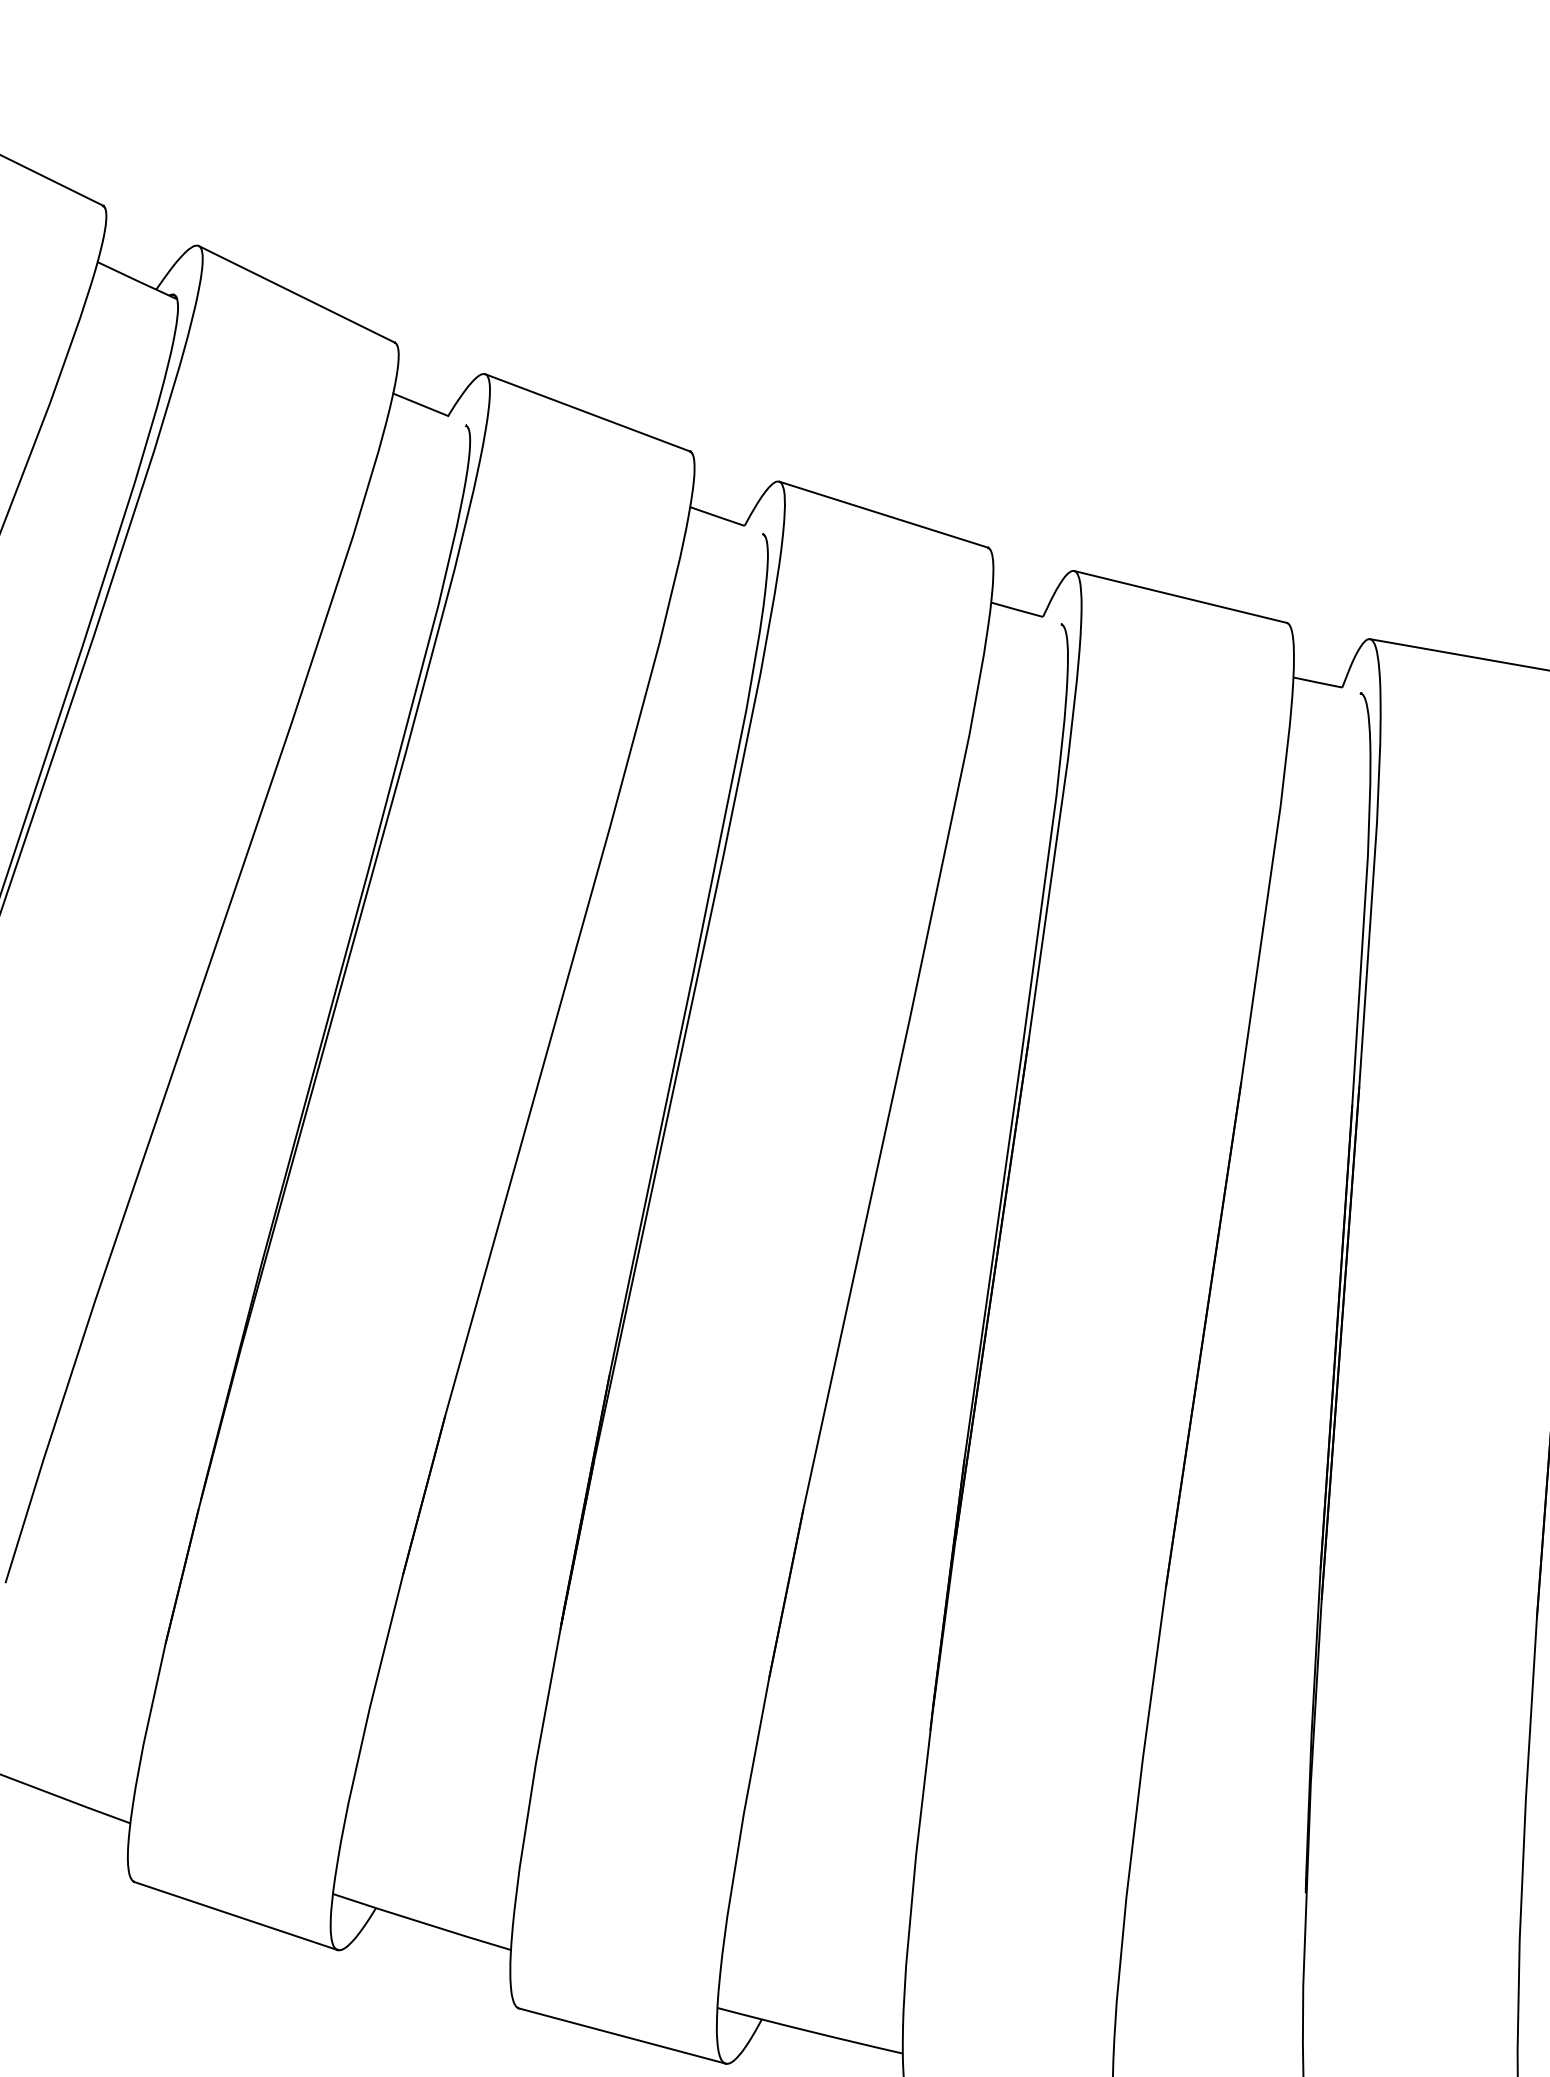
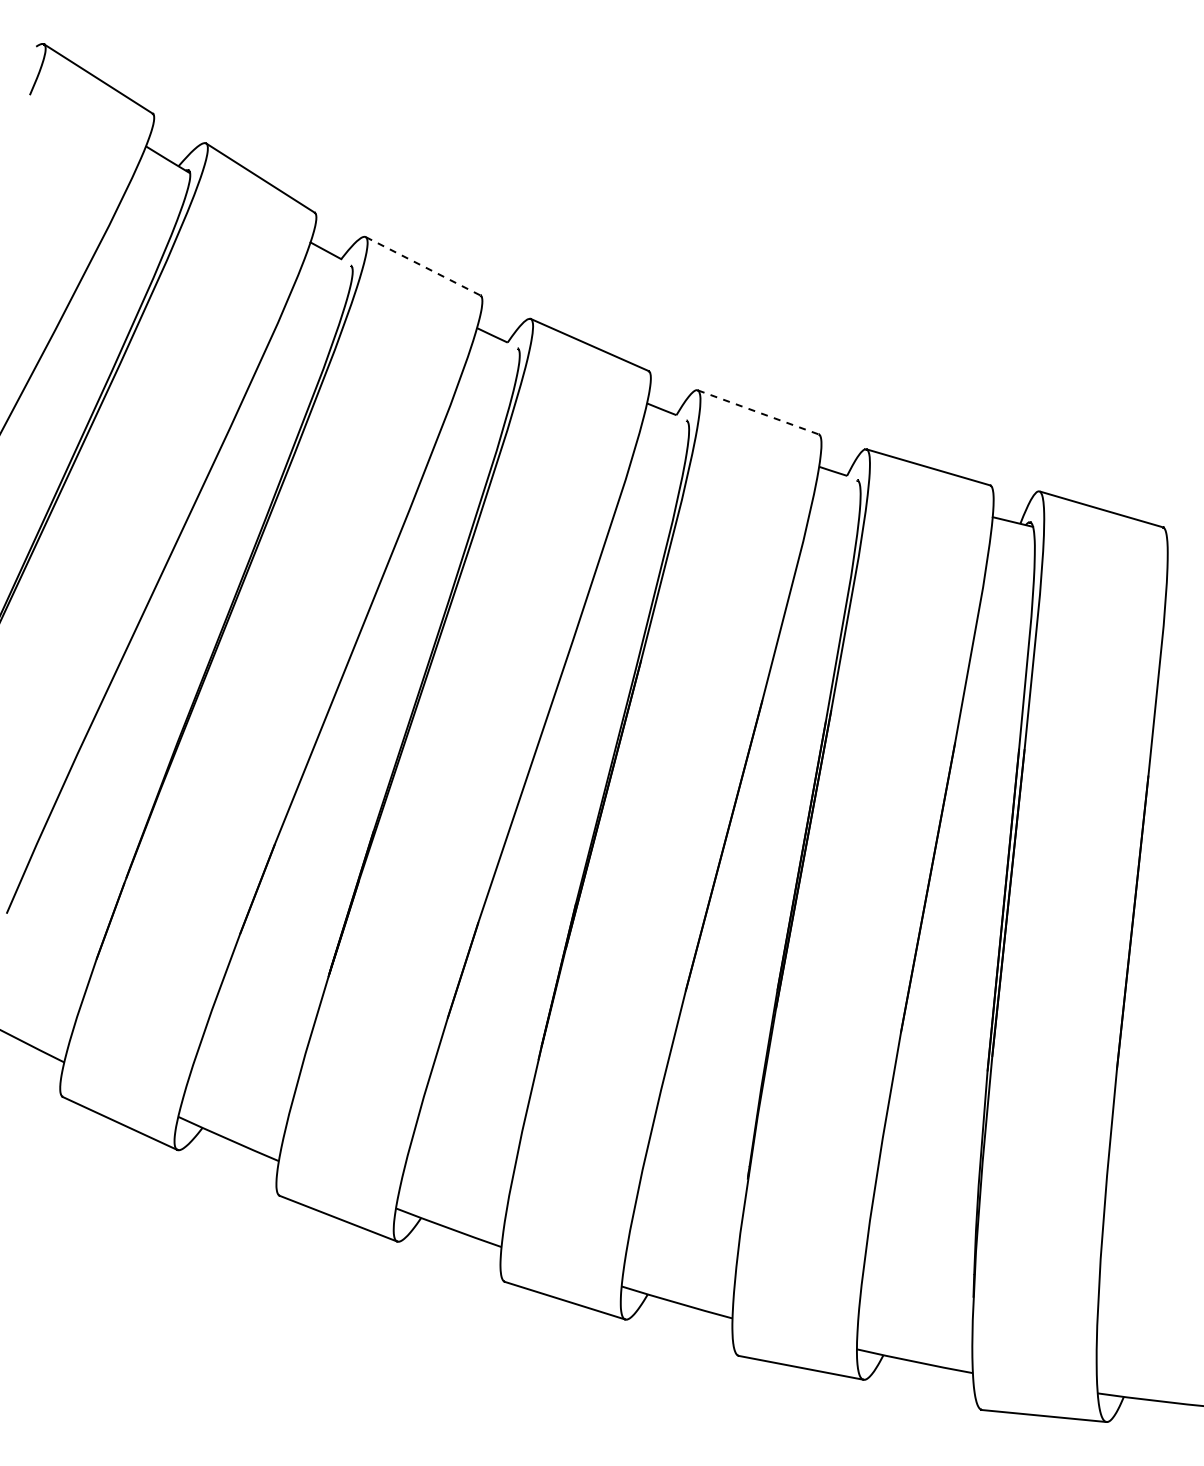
line: (588, 413) -> (423, 266), solid -> dashed
line: (1180, 597) -> (758, 412), solid -> dashed

